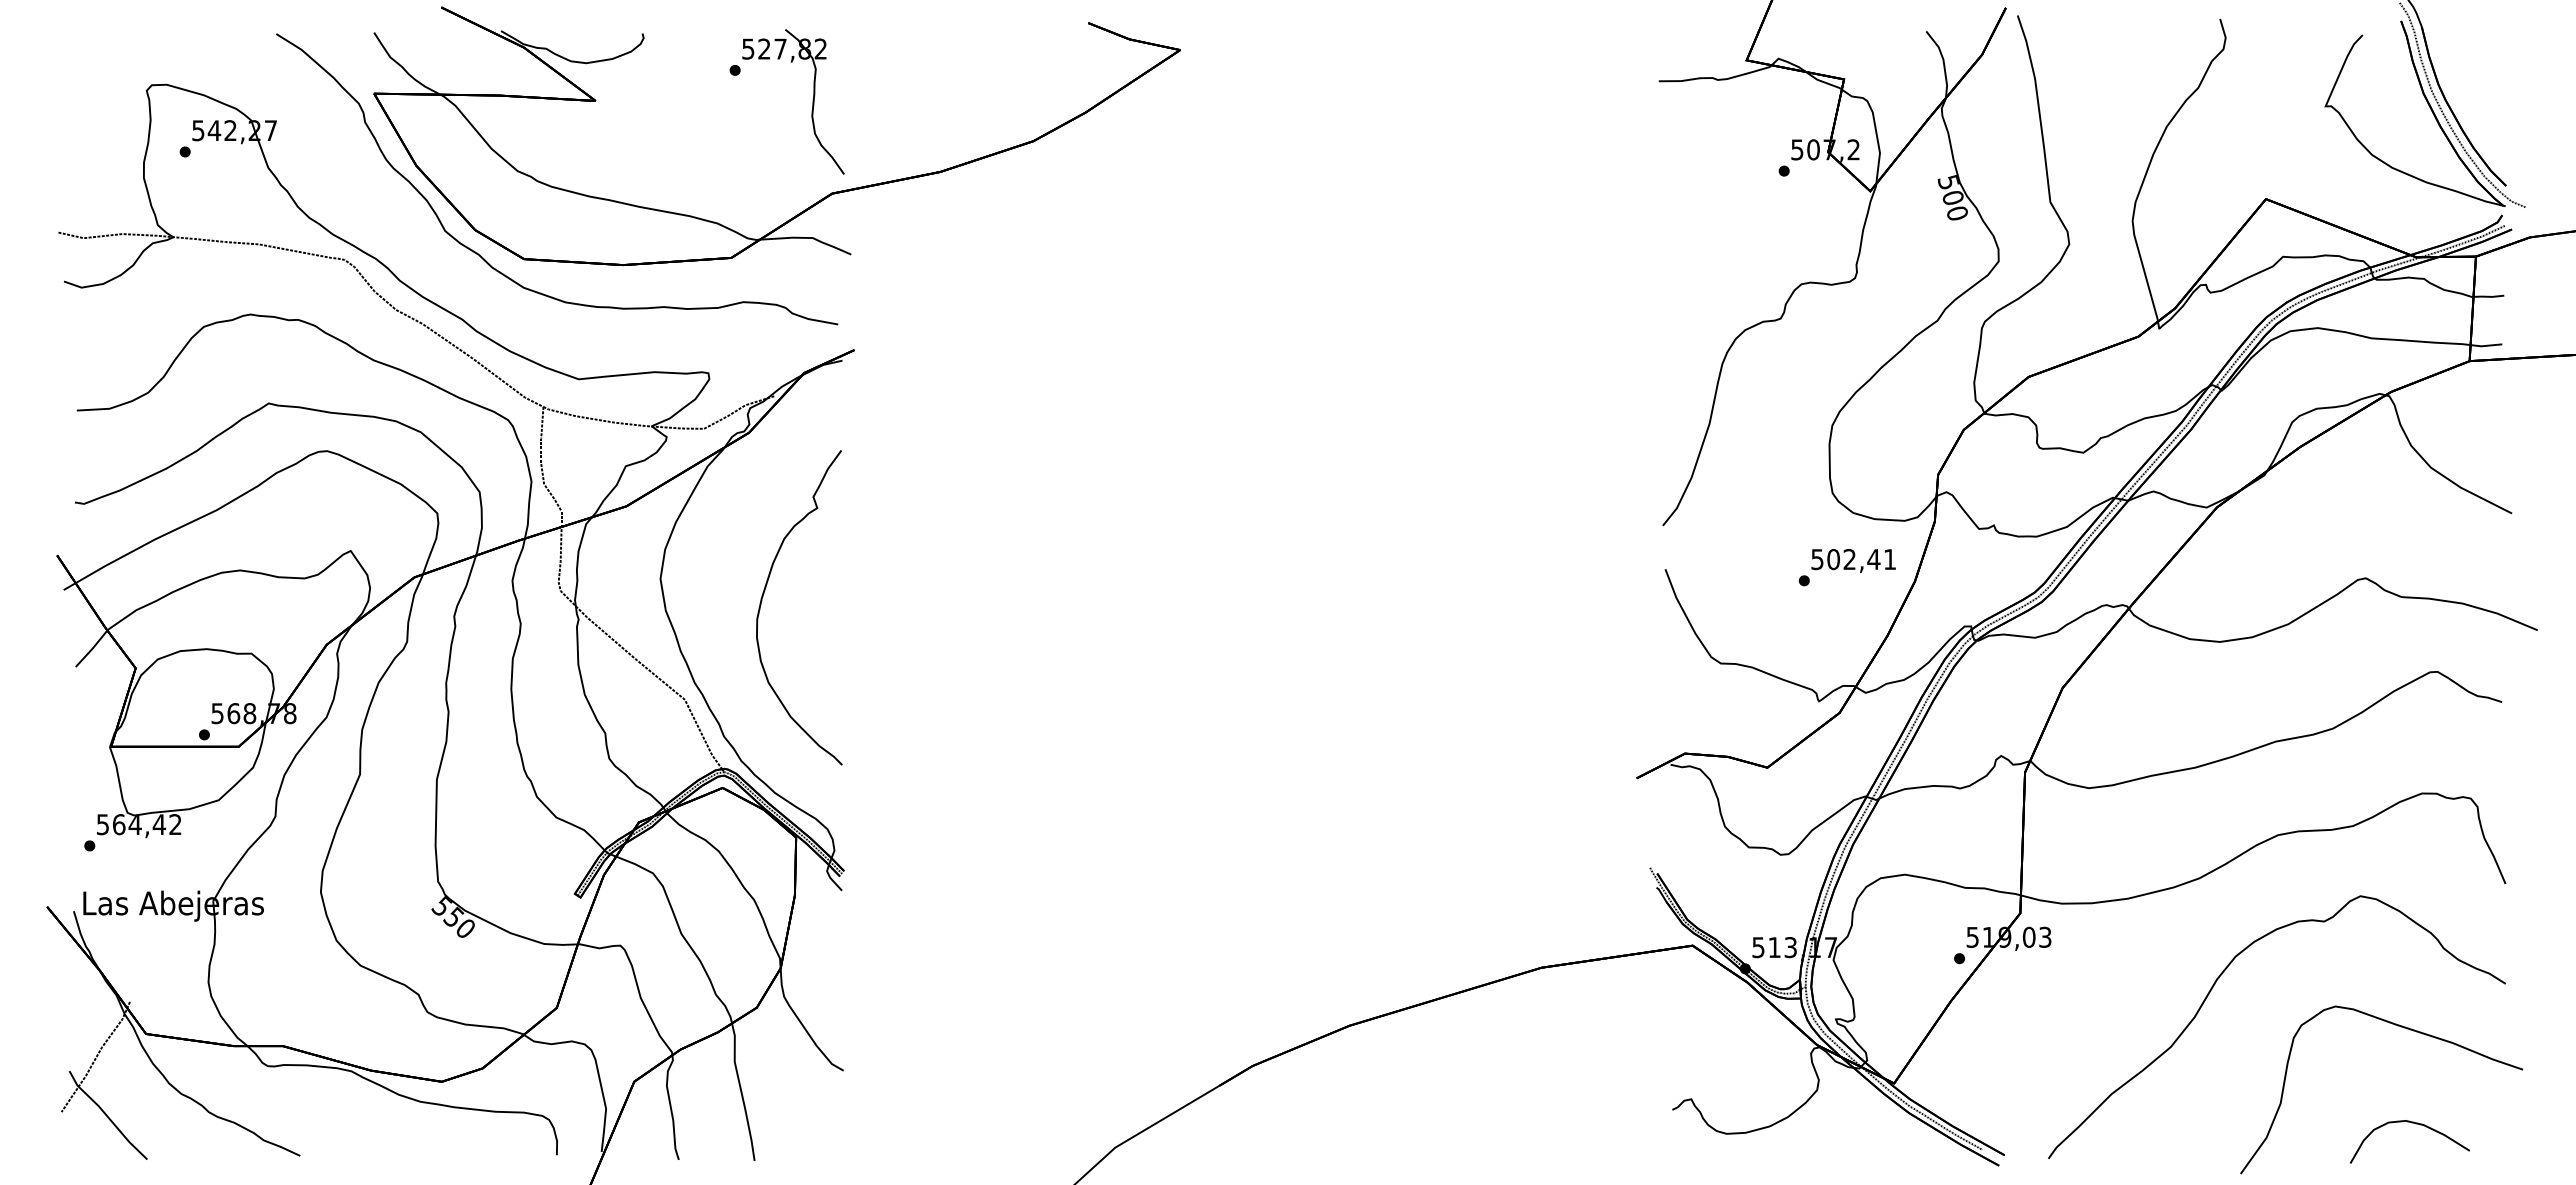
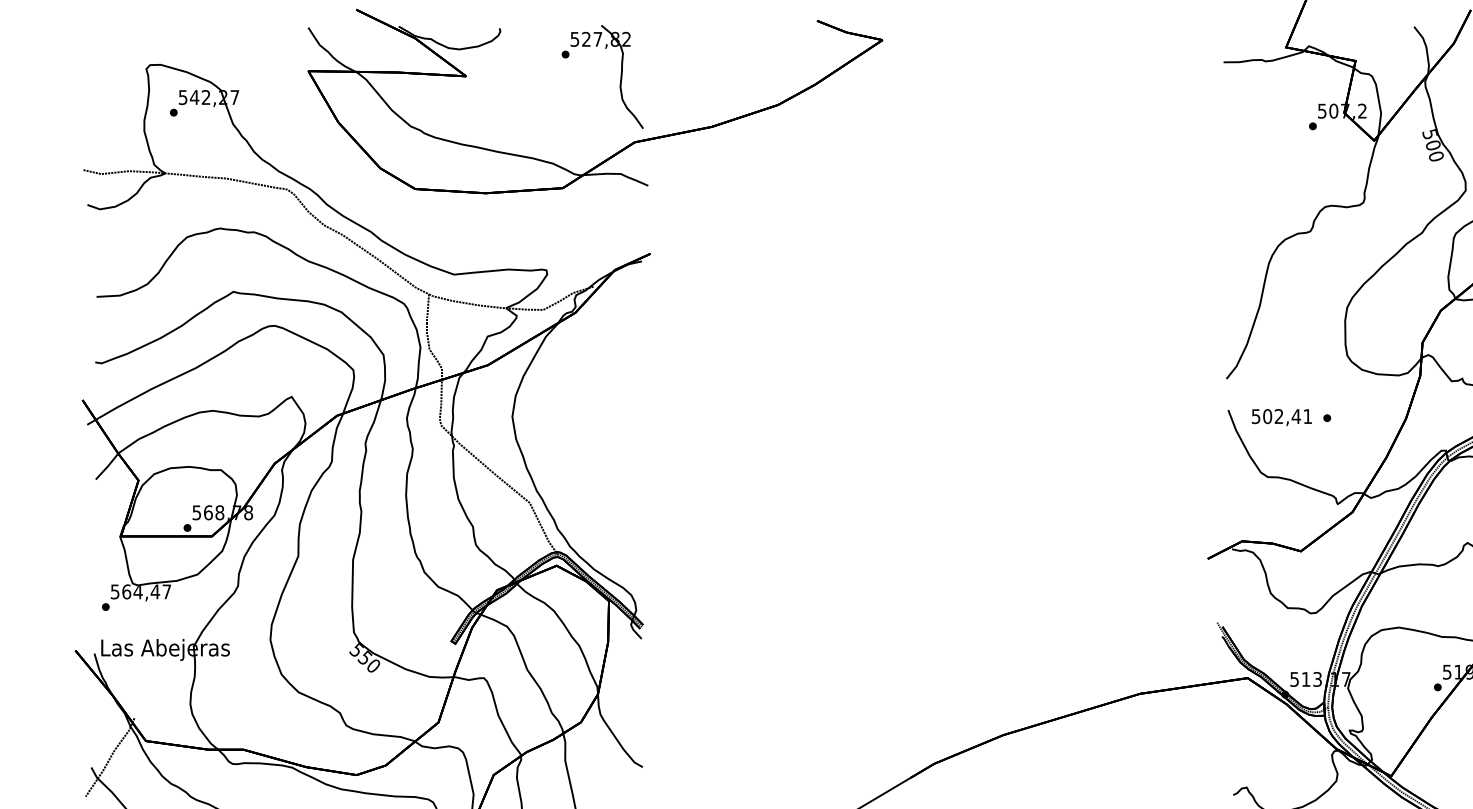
curve: (481, 255) -> (384, 186), removed
text: (1853, 560) -> (1281, 417), moved
curve: (763, 597) -> (585, 430), removed
text: (175, 824) -> (166, 591), 564,42 -> 564,47

